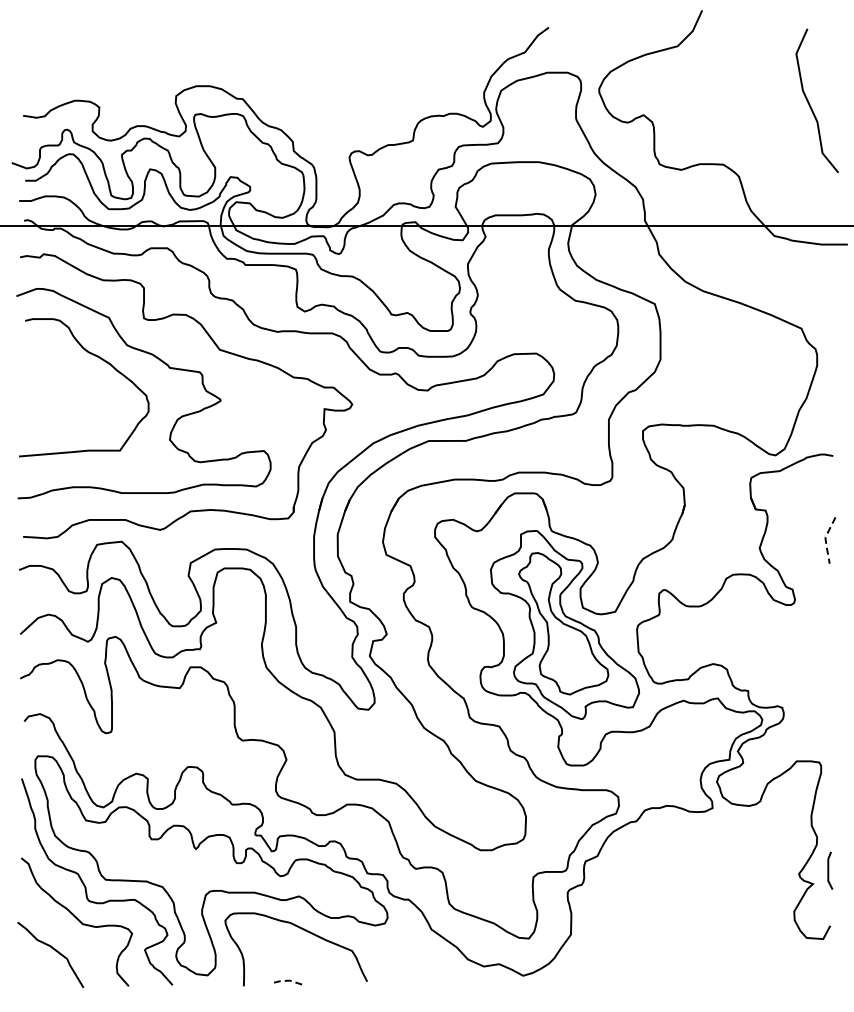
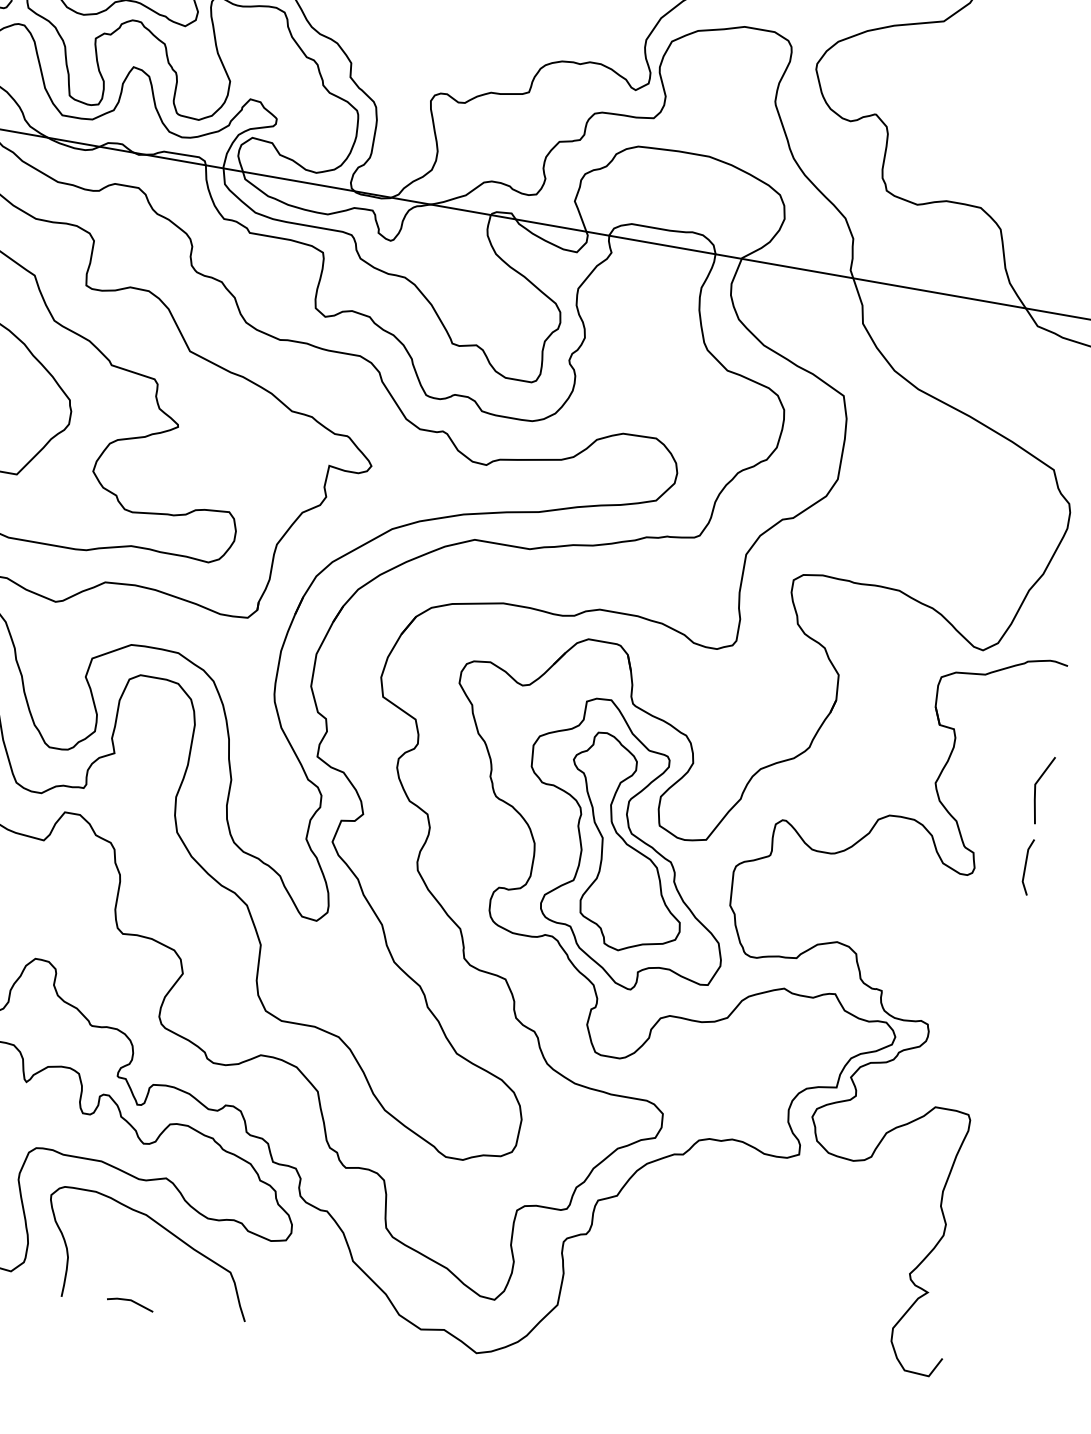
line: (825, 540) -> (1034, 788), dashed -> solid
line: (829, 870) -> (1027, 866), moved
line: (289, 980) -> (130, 1299), dashed -> solid

